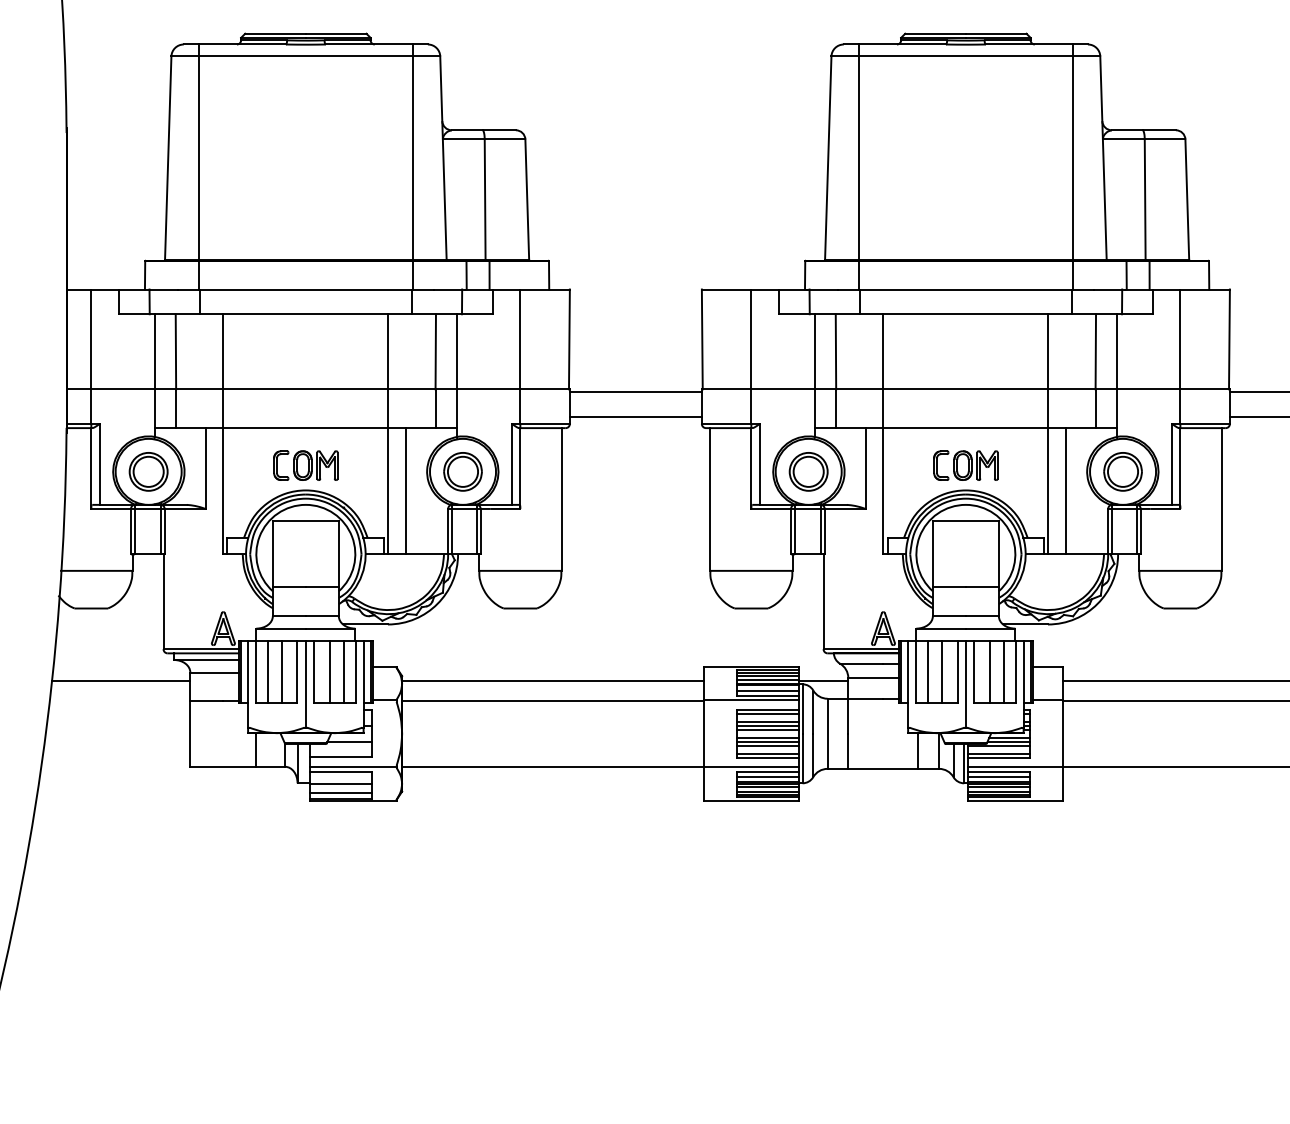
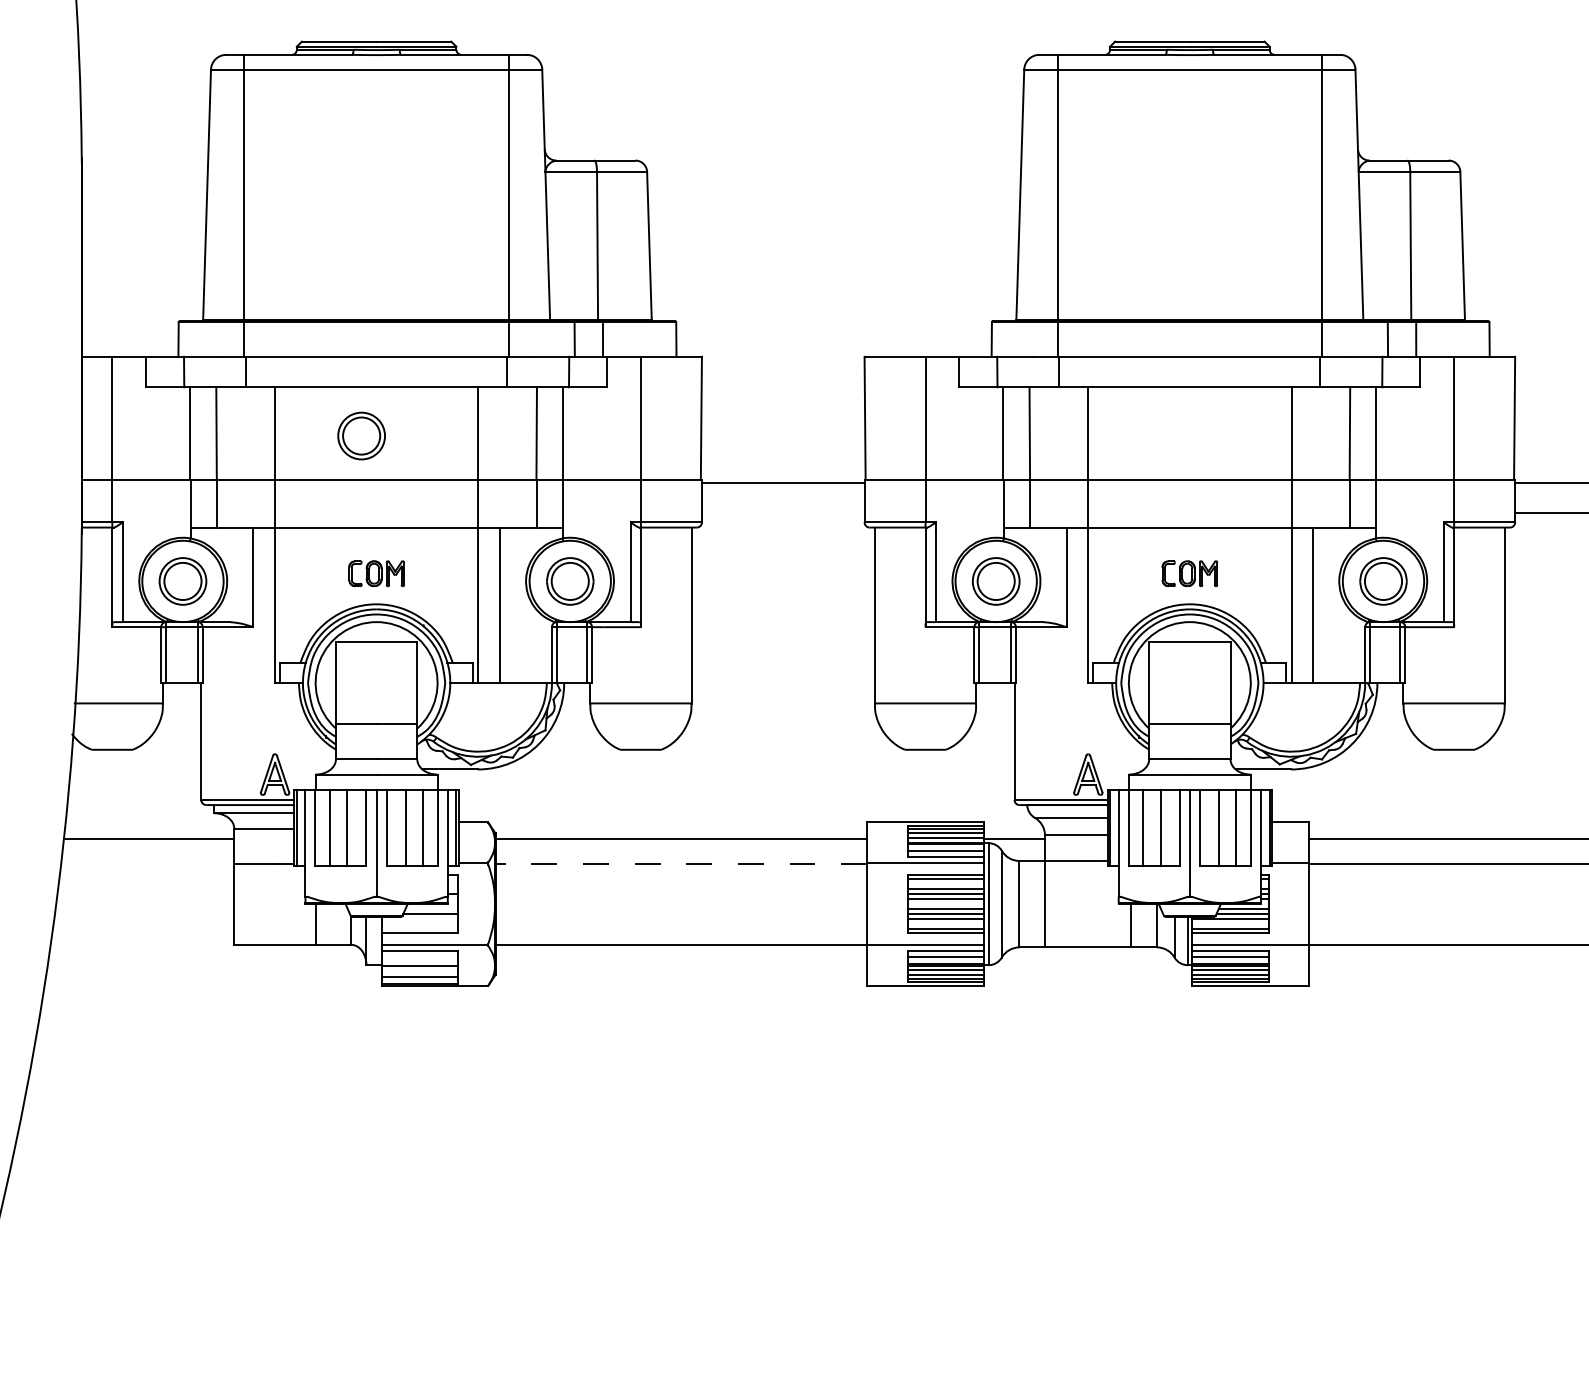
part: (293, 353) -> (361, 435), added
line: (635, 416) -> (782, 513), removed
part: (305, 465) -> (376, 573), size x0.7
part: (965, 465) -> (1189, 573), size x0.7
line: (553, 700) -> (681, 863), solid -> dashed

